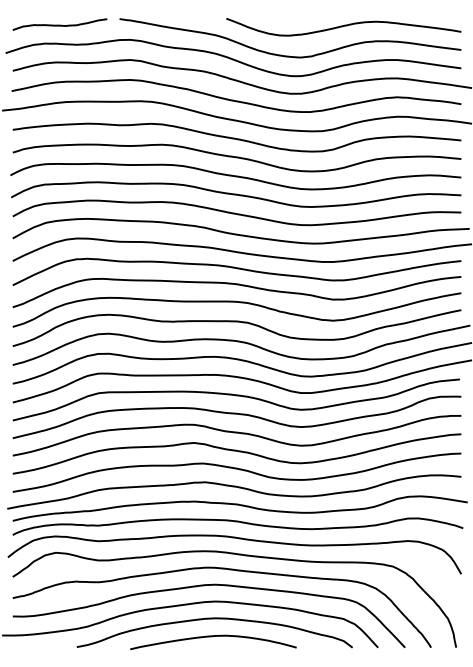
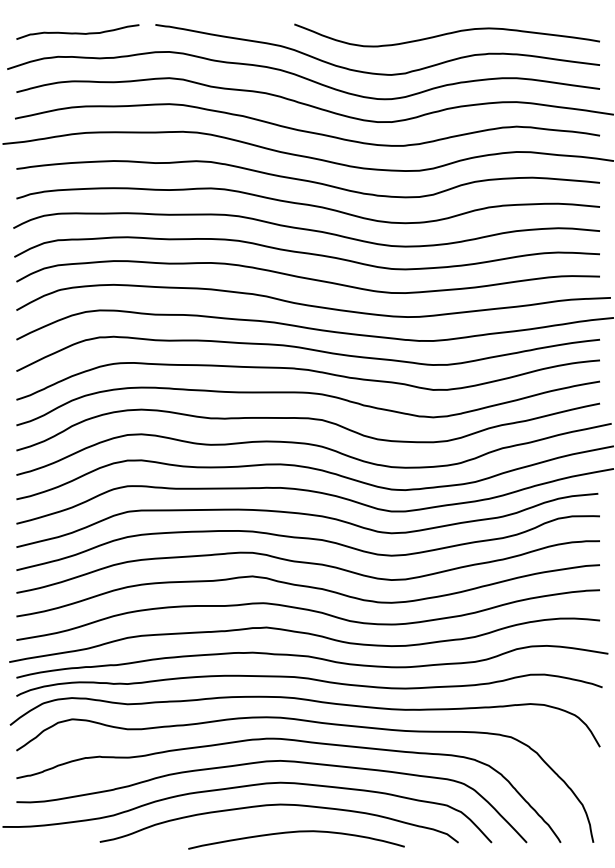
curve: (213, 636) -> (296, 832), moved

